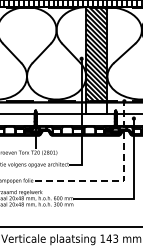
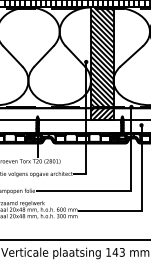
hatch: (96, 107) -> (101, 113), added
line: (120, 181) -> (127, 191), dashed -> solid

